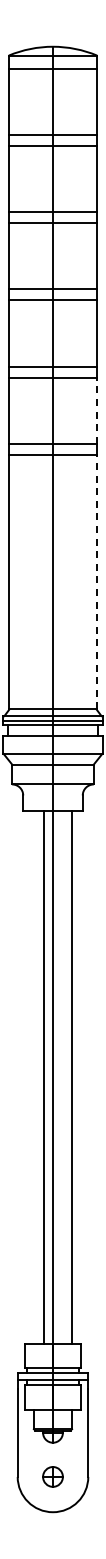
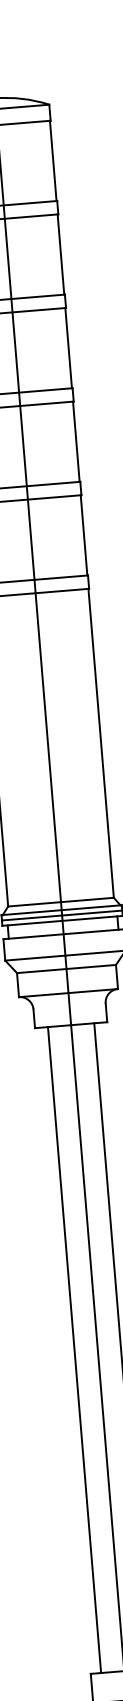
line: (96, 410) -> (83, 535), dashed -> solid
line: (96, 581) -> (101, 742), dashed -> solid
line: (43, 1076) -> (73, 1349), moved

